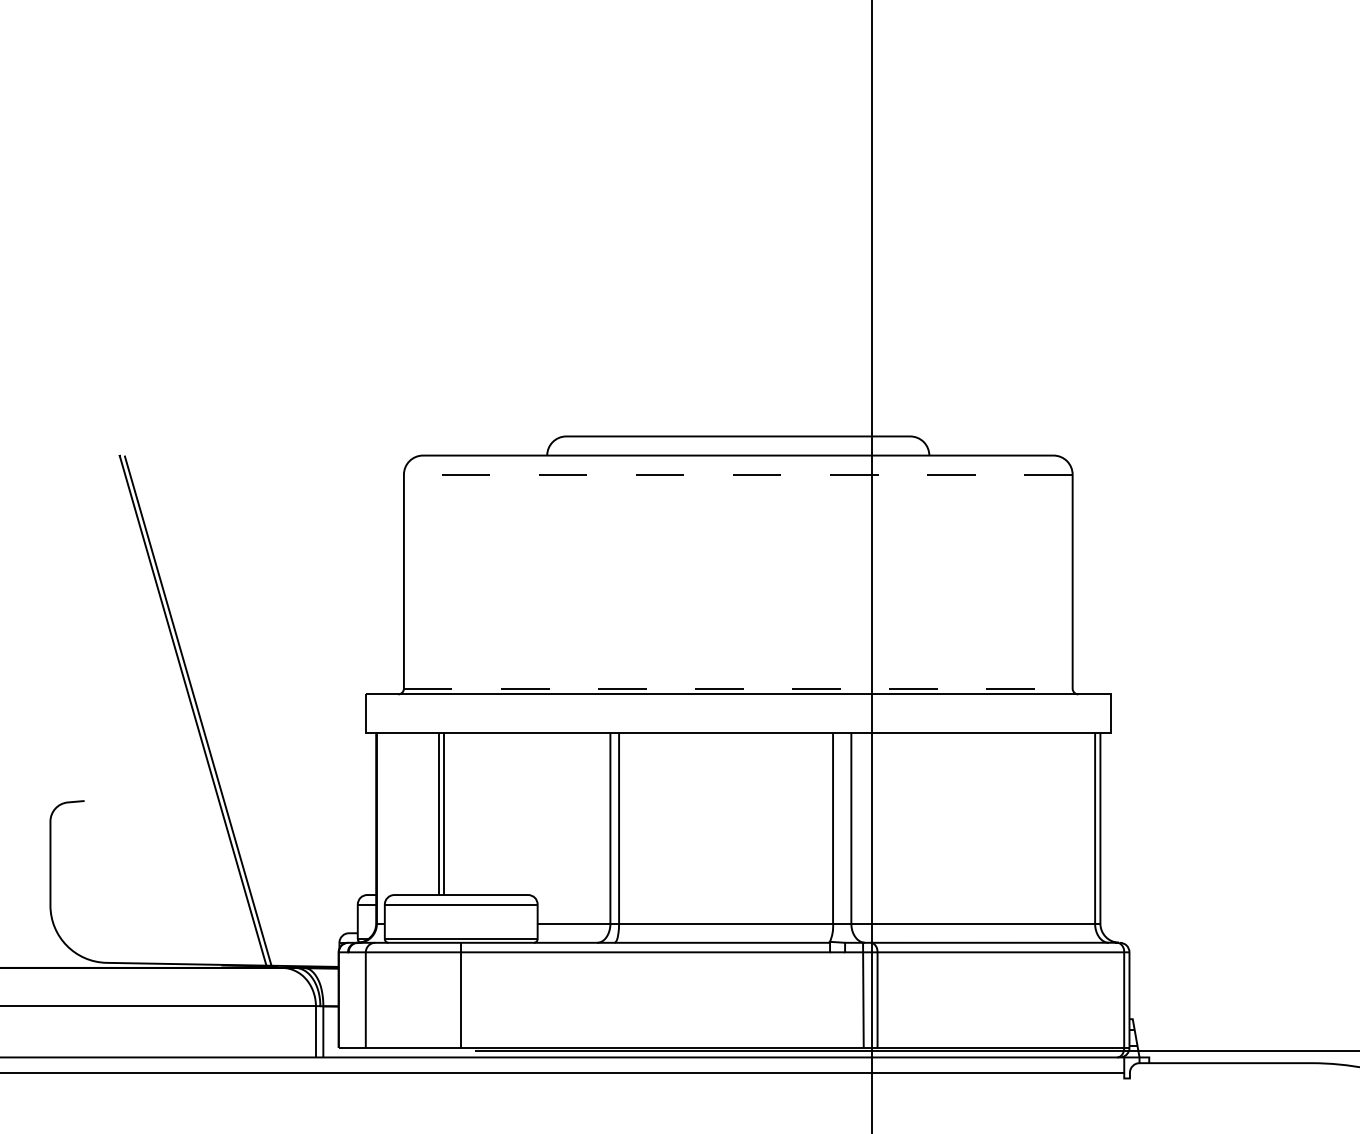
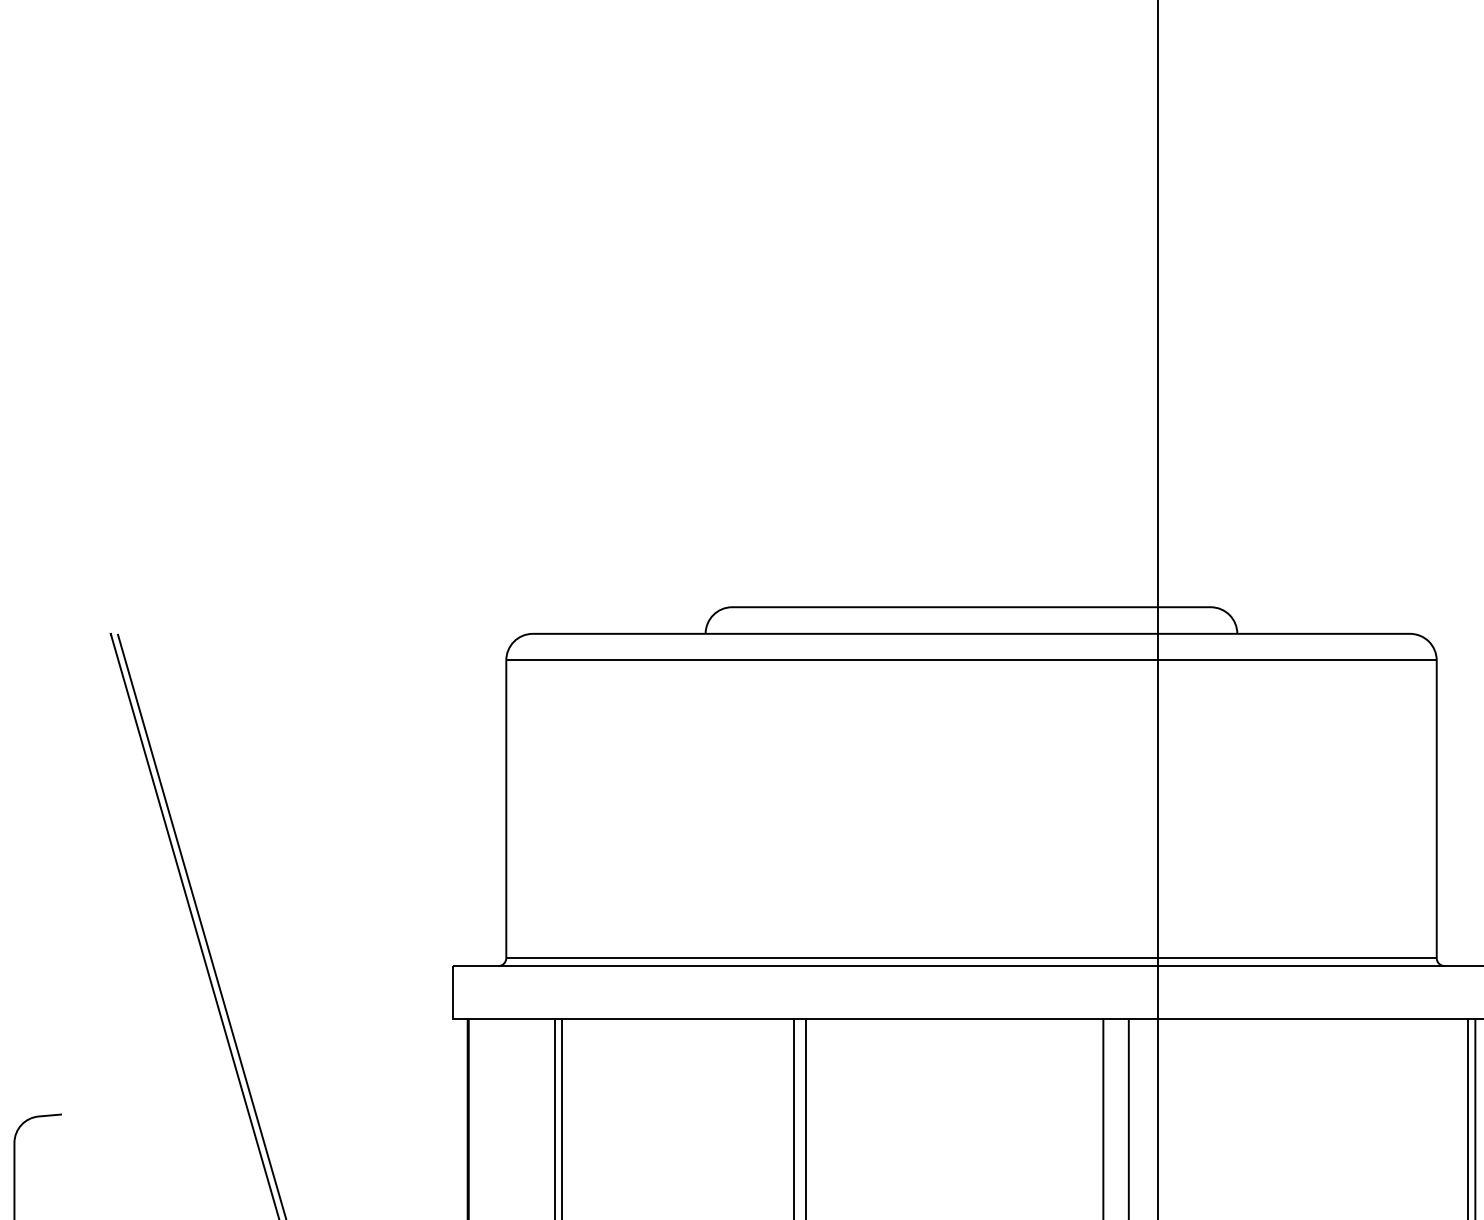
line: (737, 474) -> (970, 660), dashed -> solid
line: (738, 688) -> (971, 957), dashed -> solid

